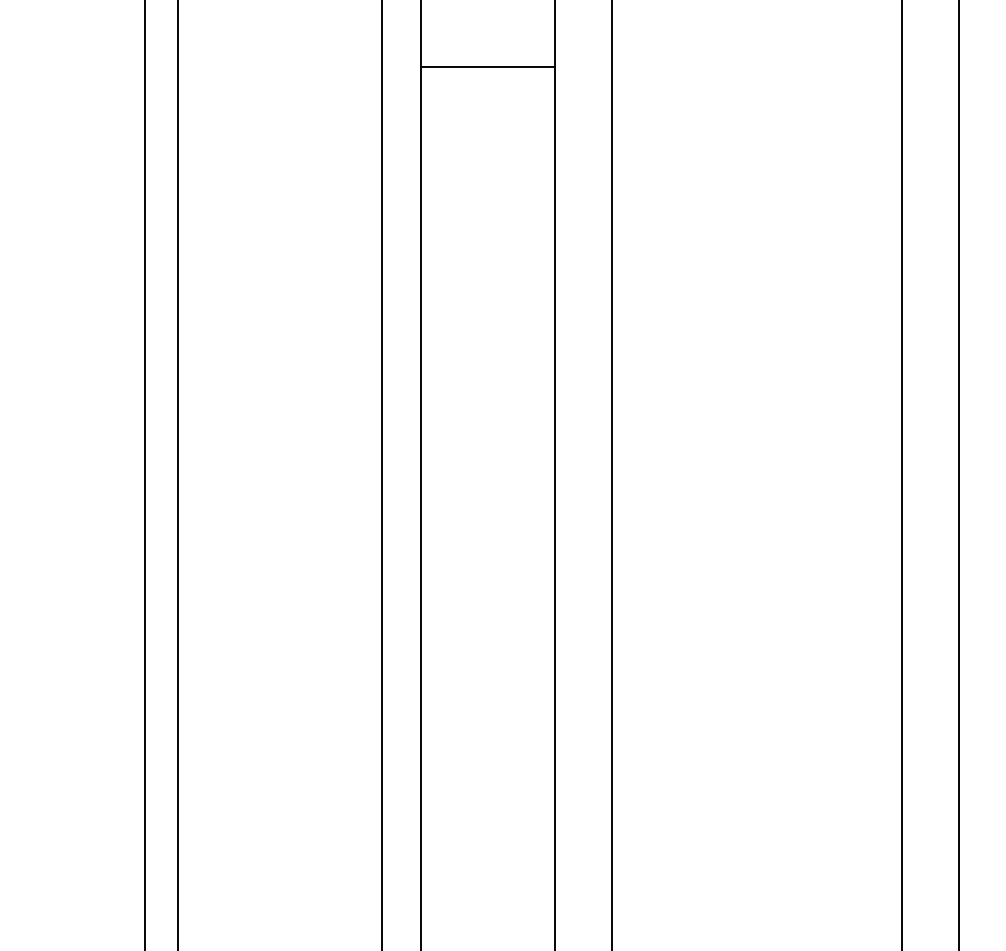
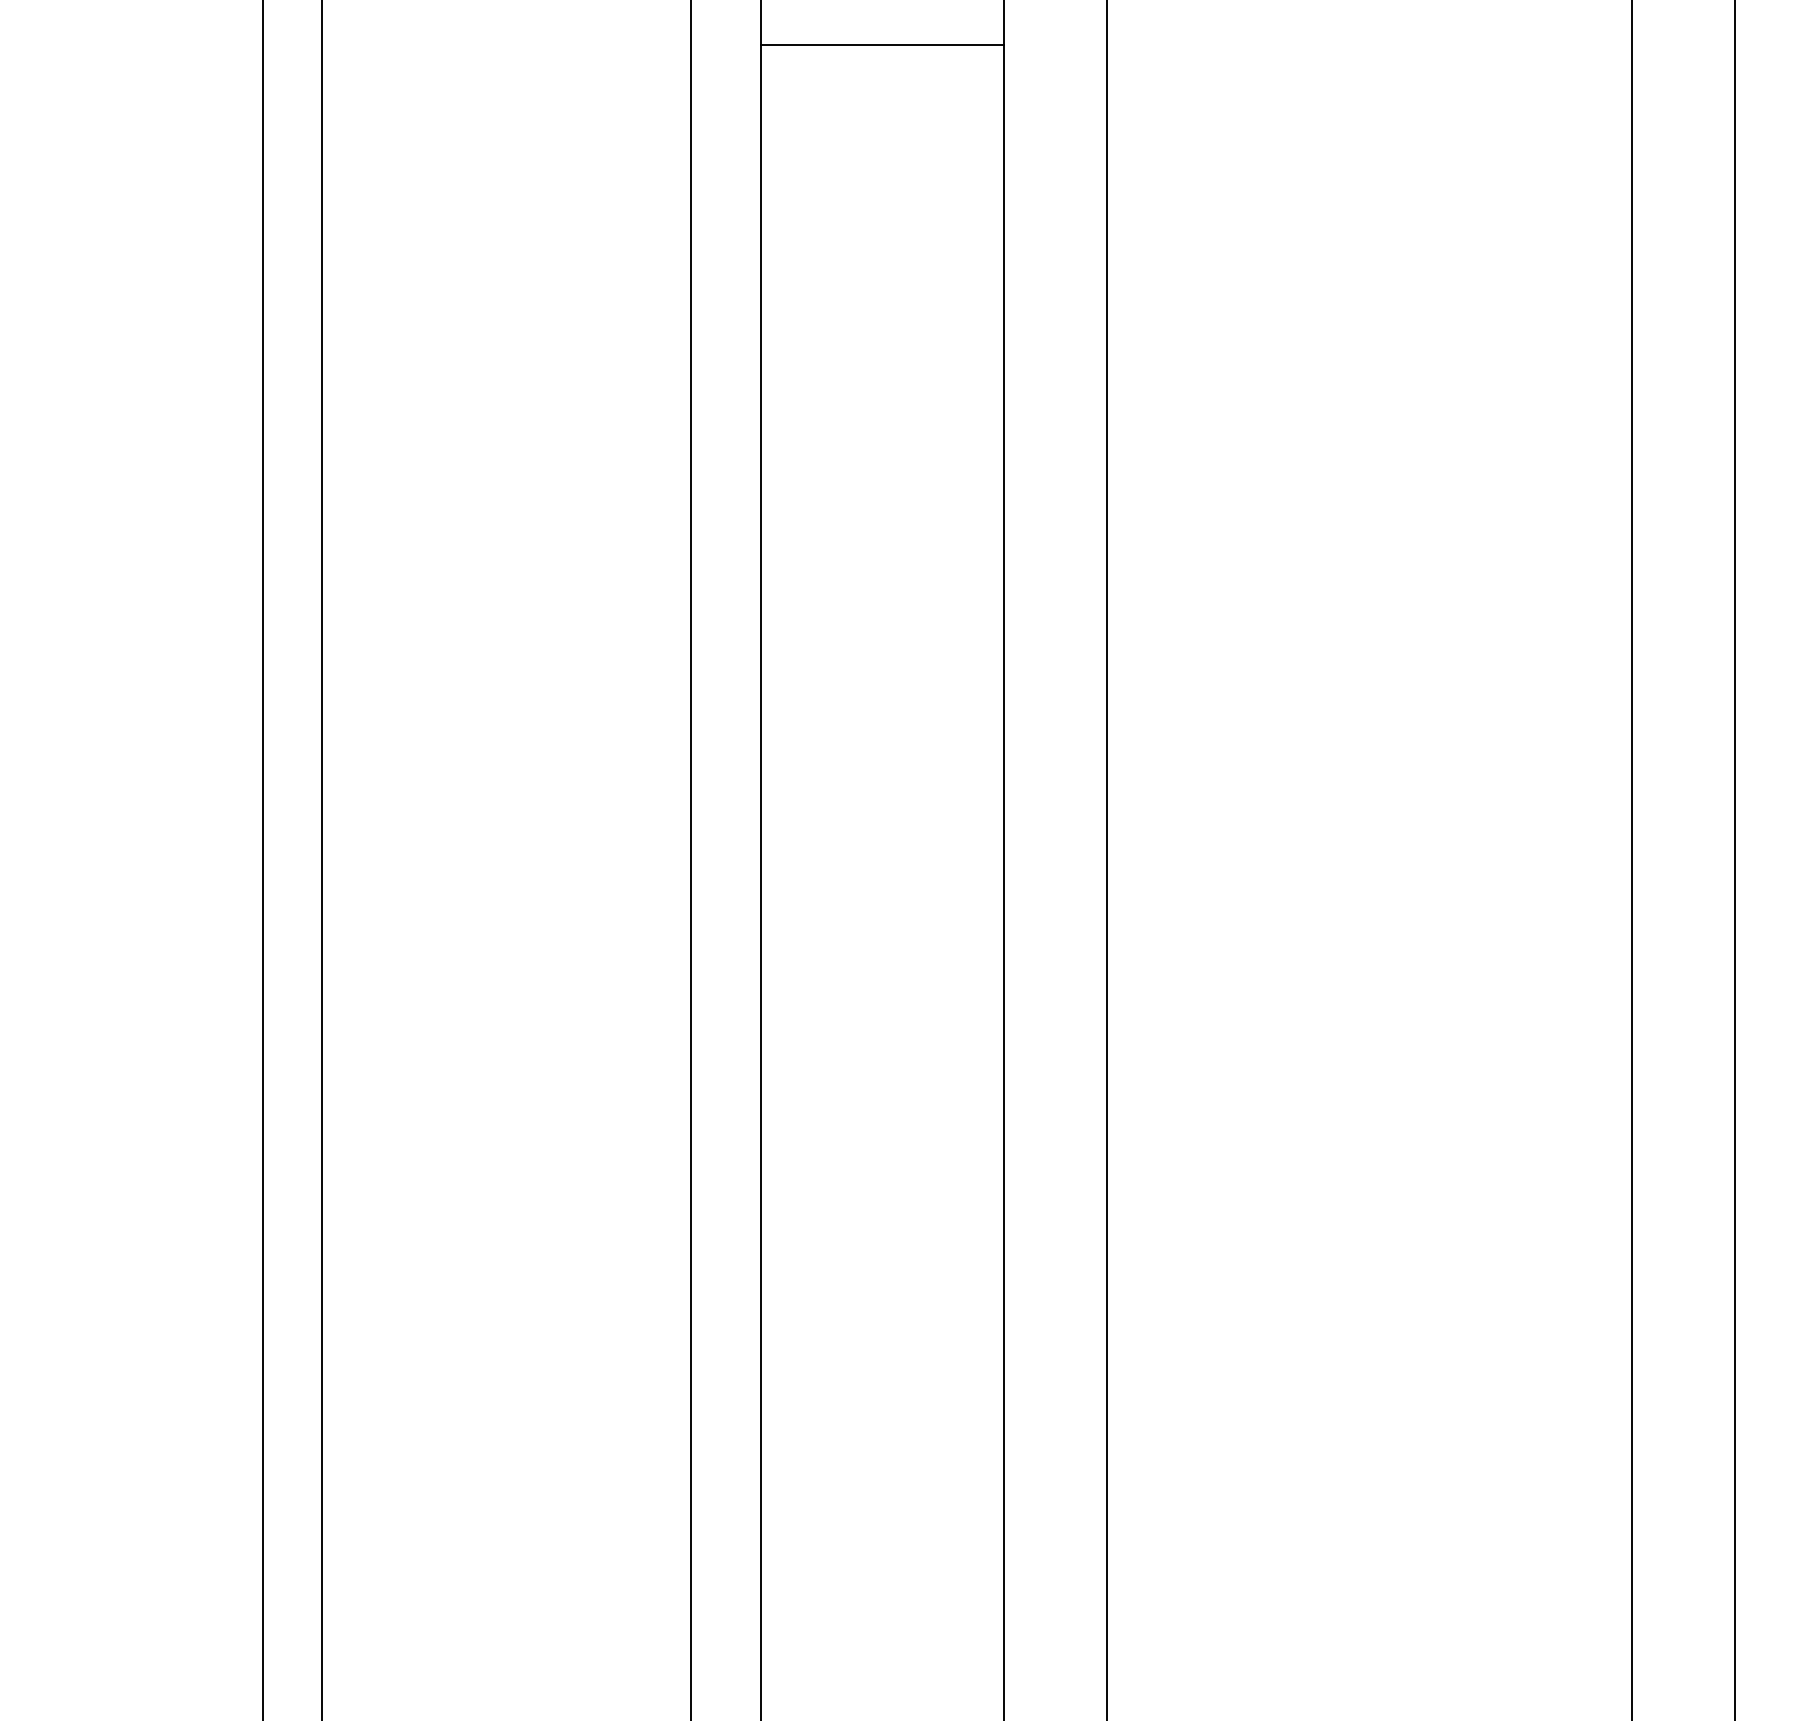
line: (487, 66) -> (881, 44), moved

